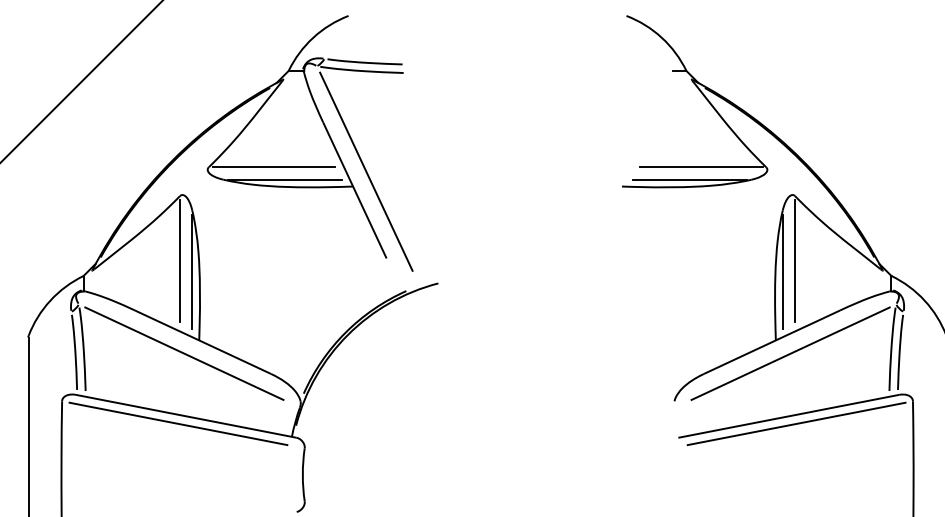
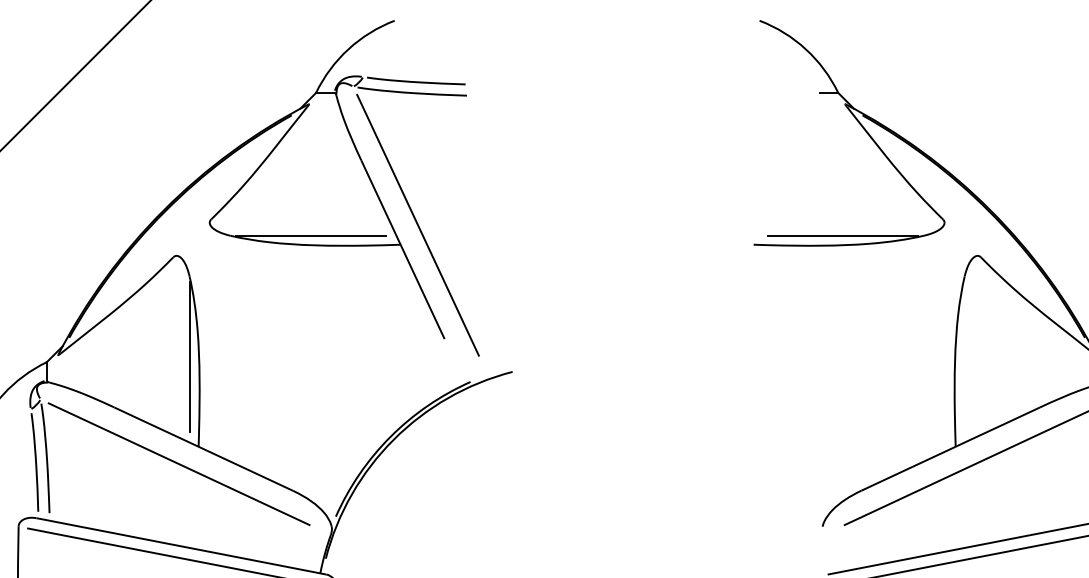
line: (273, 167) -> (296, 219), removed
line: (701, 167) -> (858, 219), removed
line: (179, 260) -> (172, 341), removed
line: (795, 260) -> (981, 341), removed
line: (782, 271) -> (964, 356), removed

